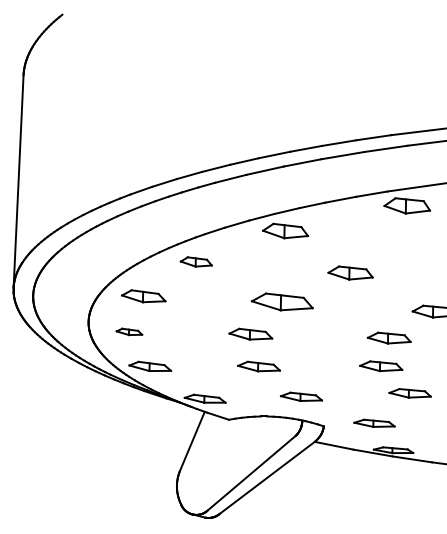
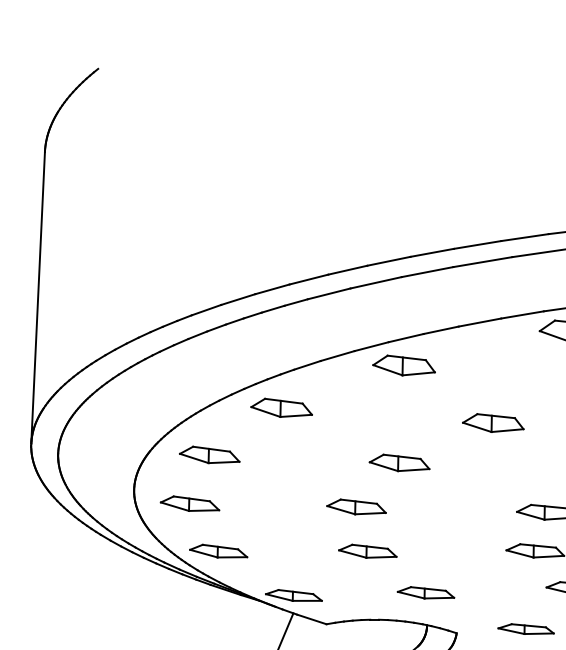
part: (196, 261) -> (282, 407), size x1.43
part: (281, 302) -> (398, 463), size x0.71
part: (129, 331) -> (190, 503), size x1.67

